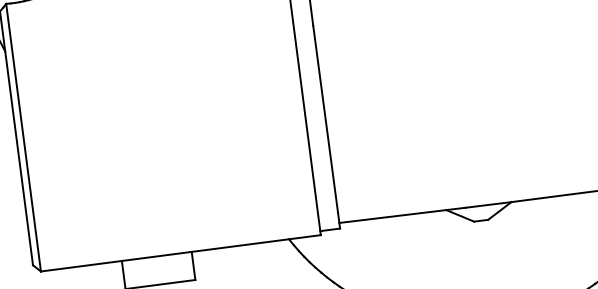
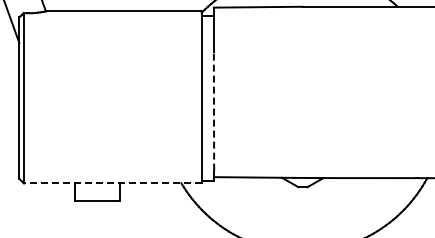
line: (326, 118) -> (214, 110), solid -> dashed
line: (180, 253) -> (112, 183), solid -> dashed

